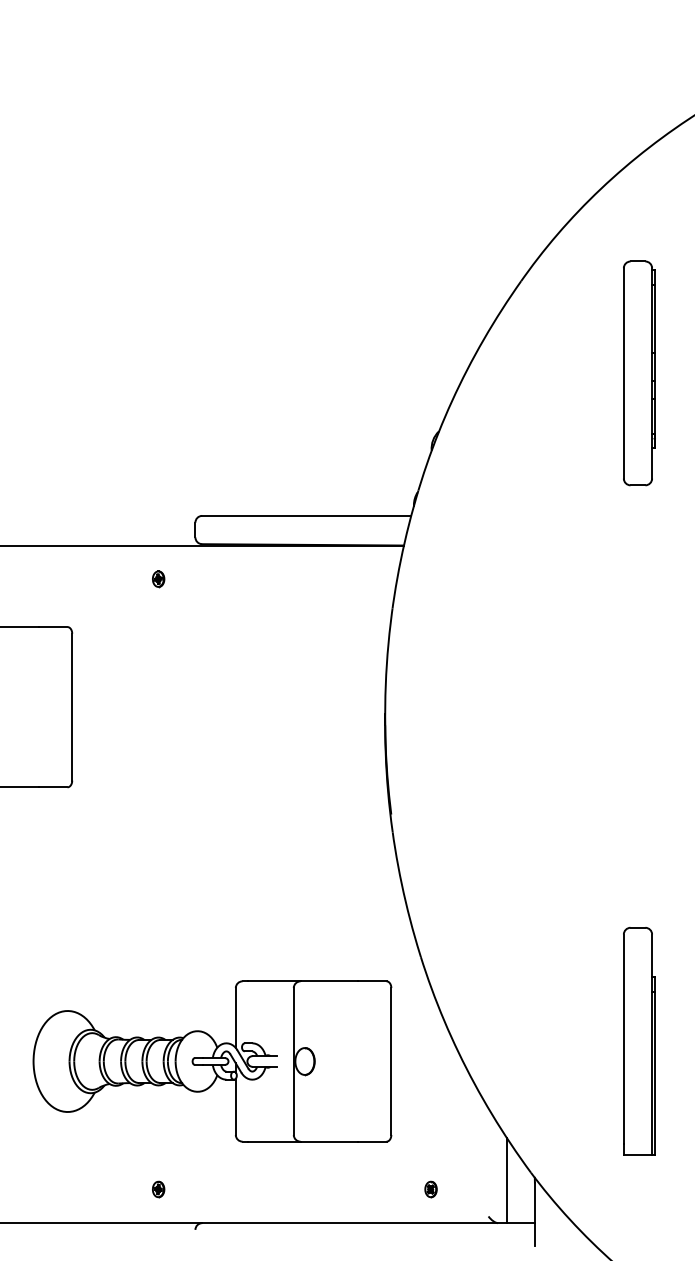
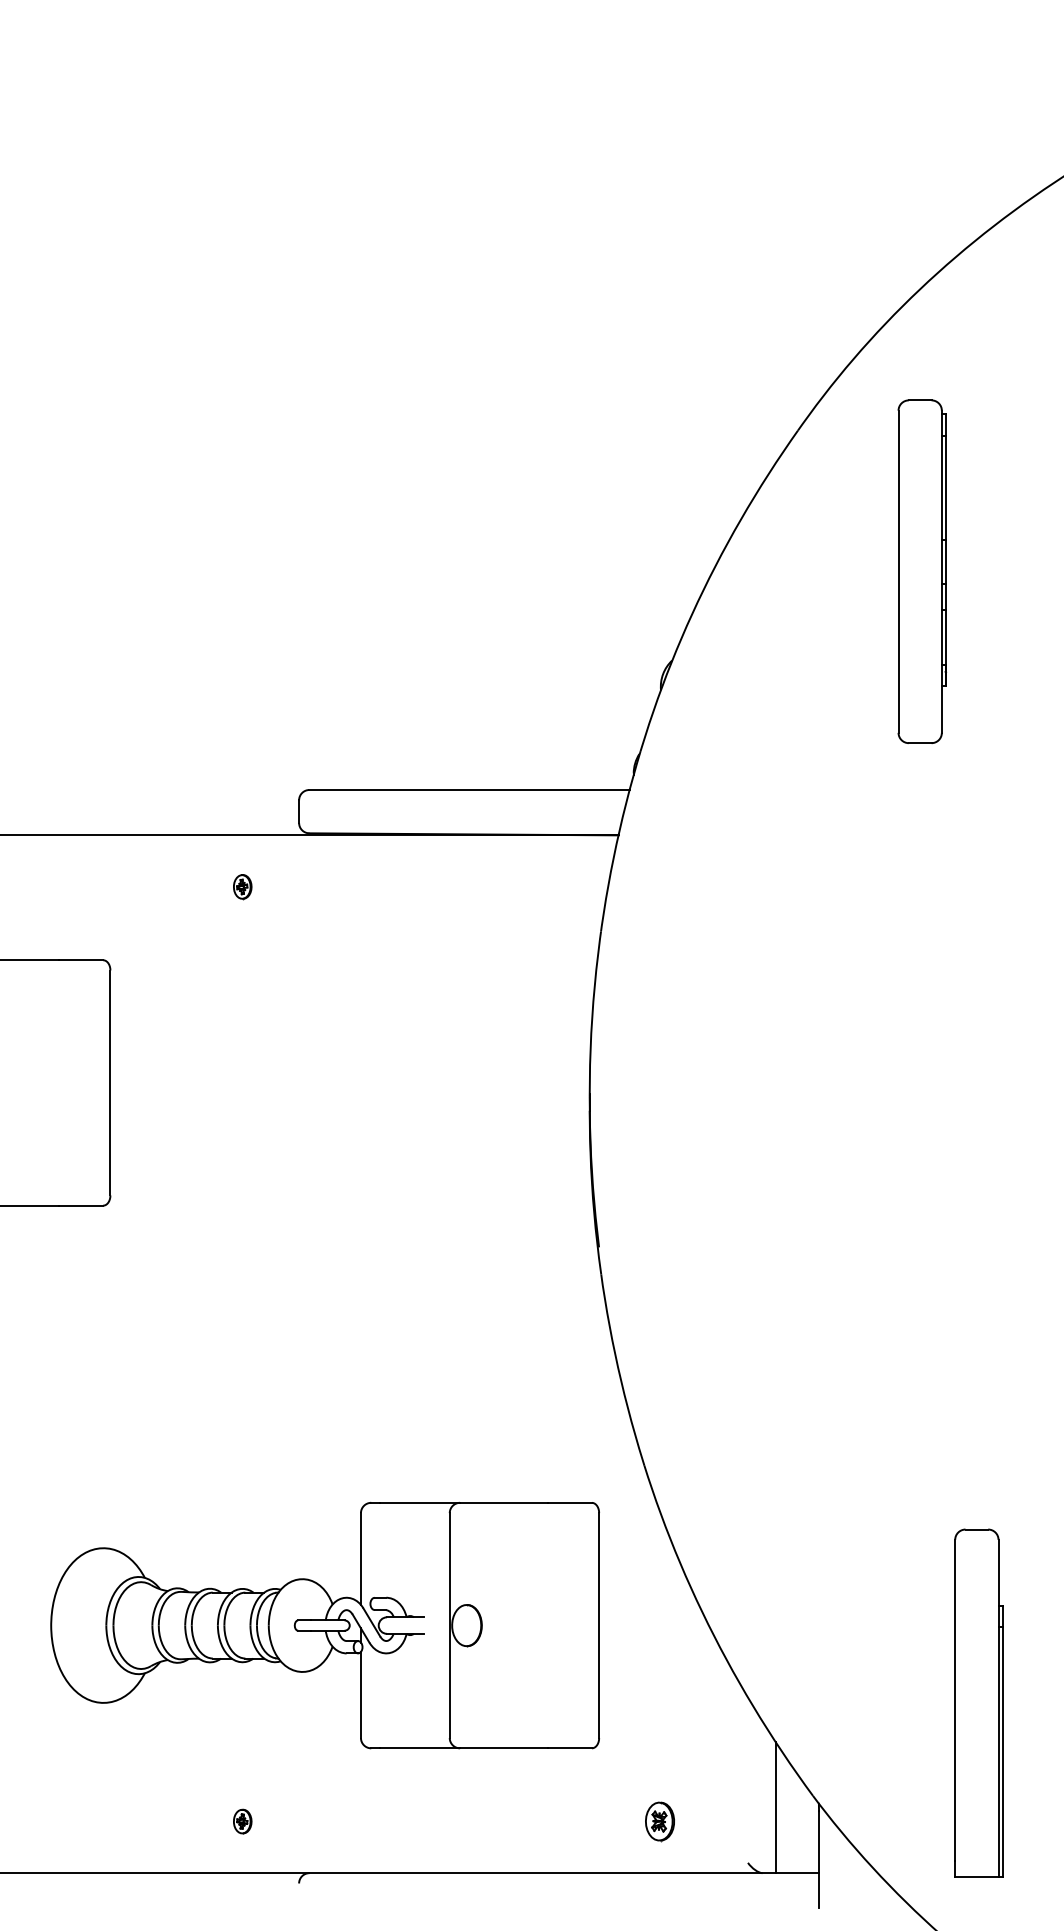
part: (639, 373) -> (922, 571), moved
part: (639, 1041) -> (979, 1703), moved
part: (430, 1189) -> (659, 1821), size x1.6

